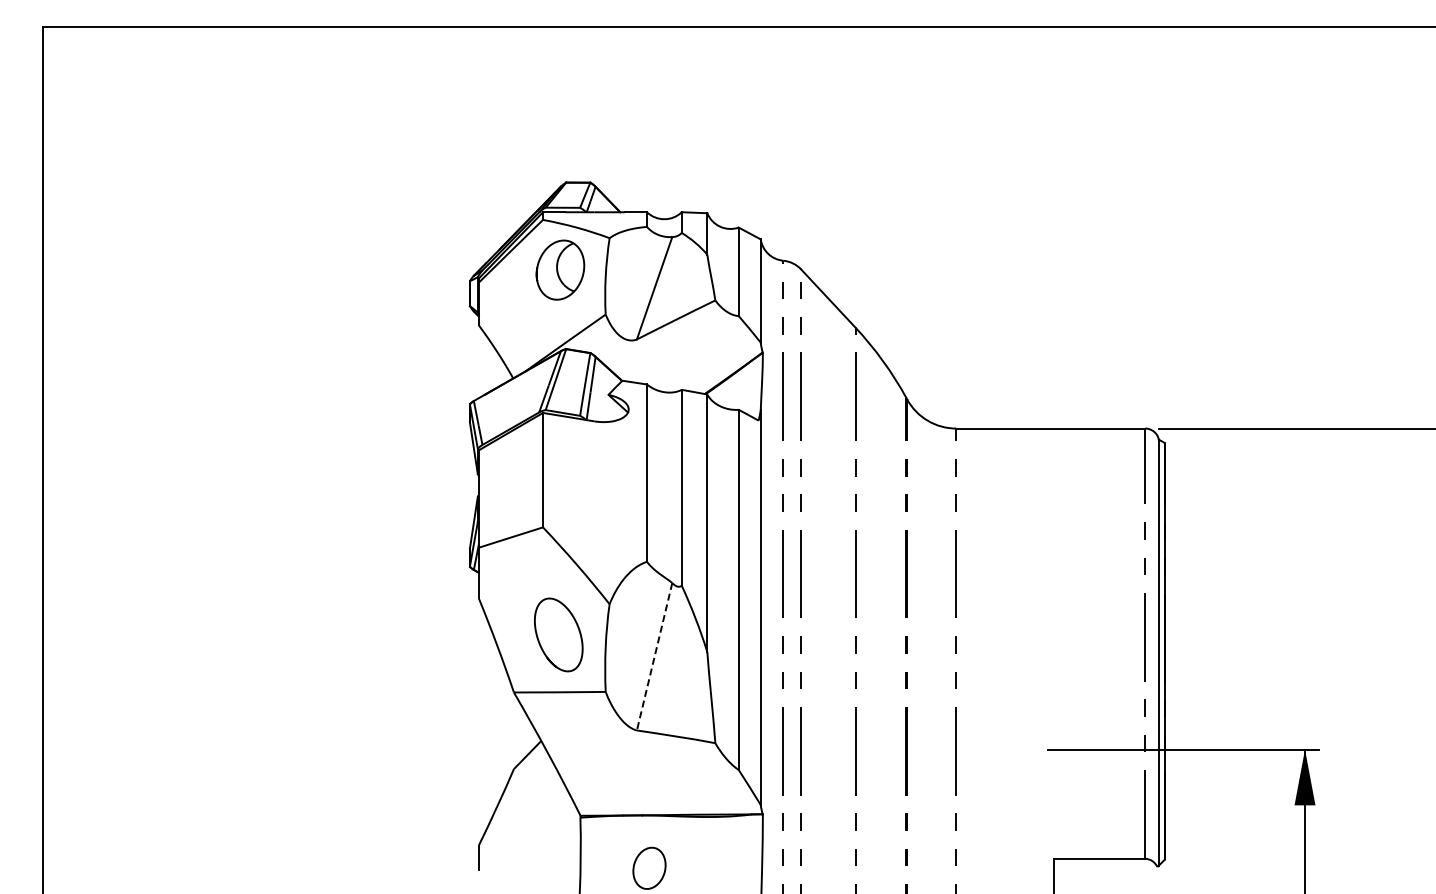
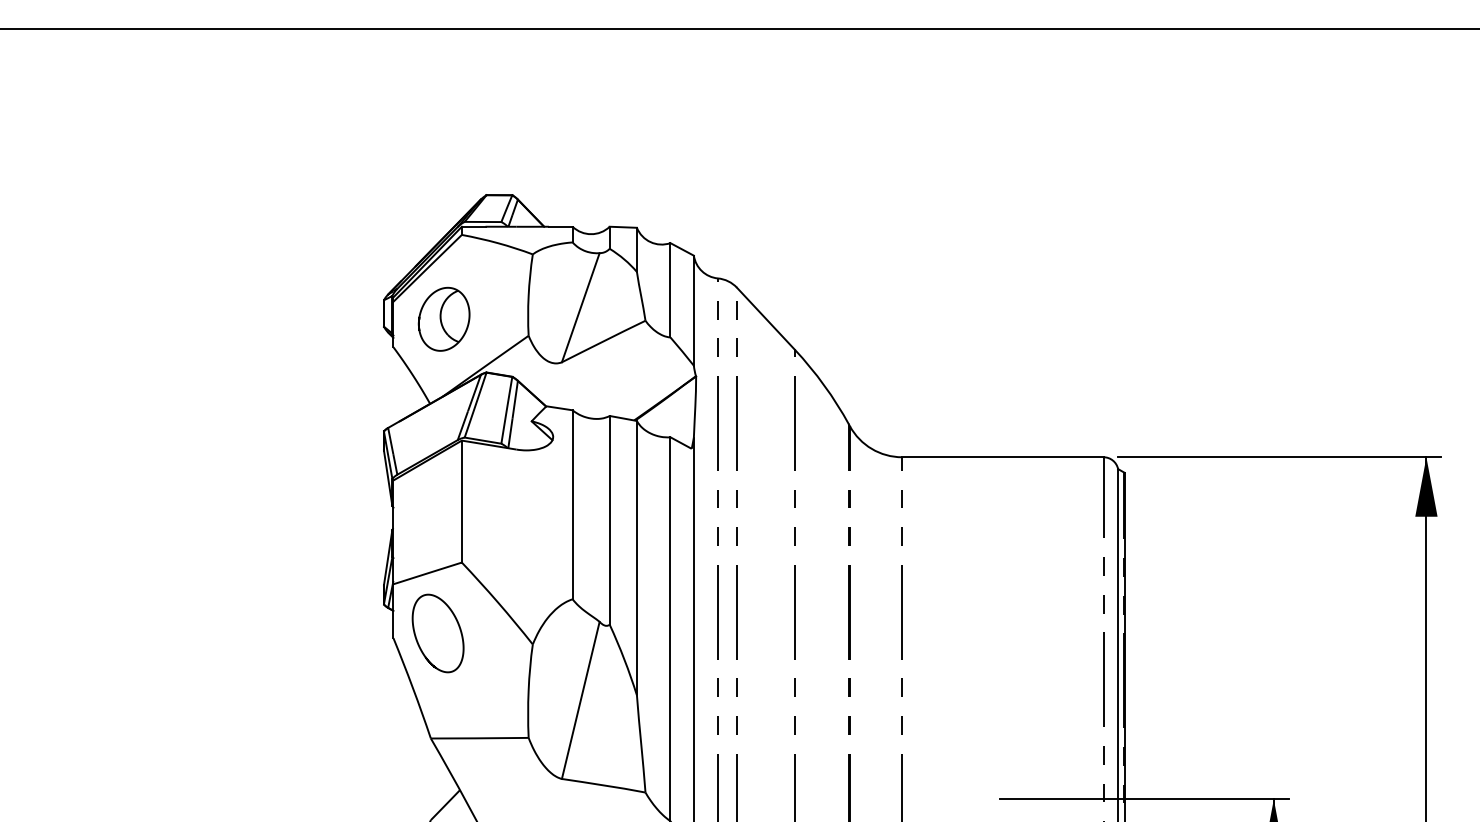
part: (560, 269) -> (444, 318), moved
curve: (540, 642) -> (418, 641), moved
line: (654, 656) -> (580, 700), dashed -> solid

